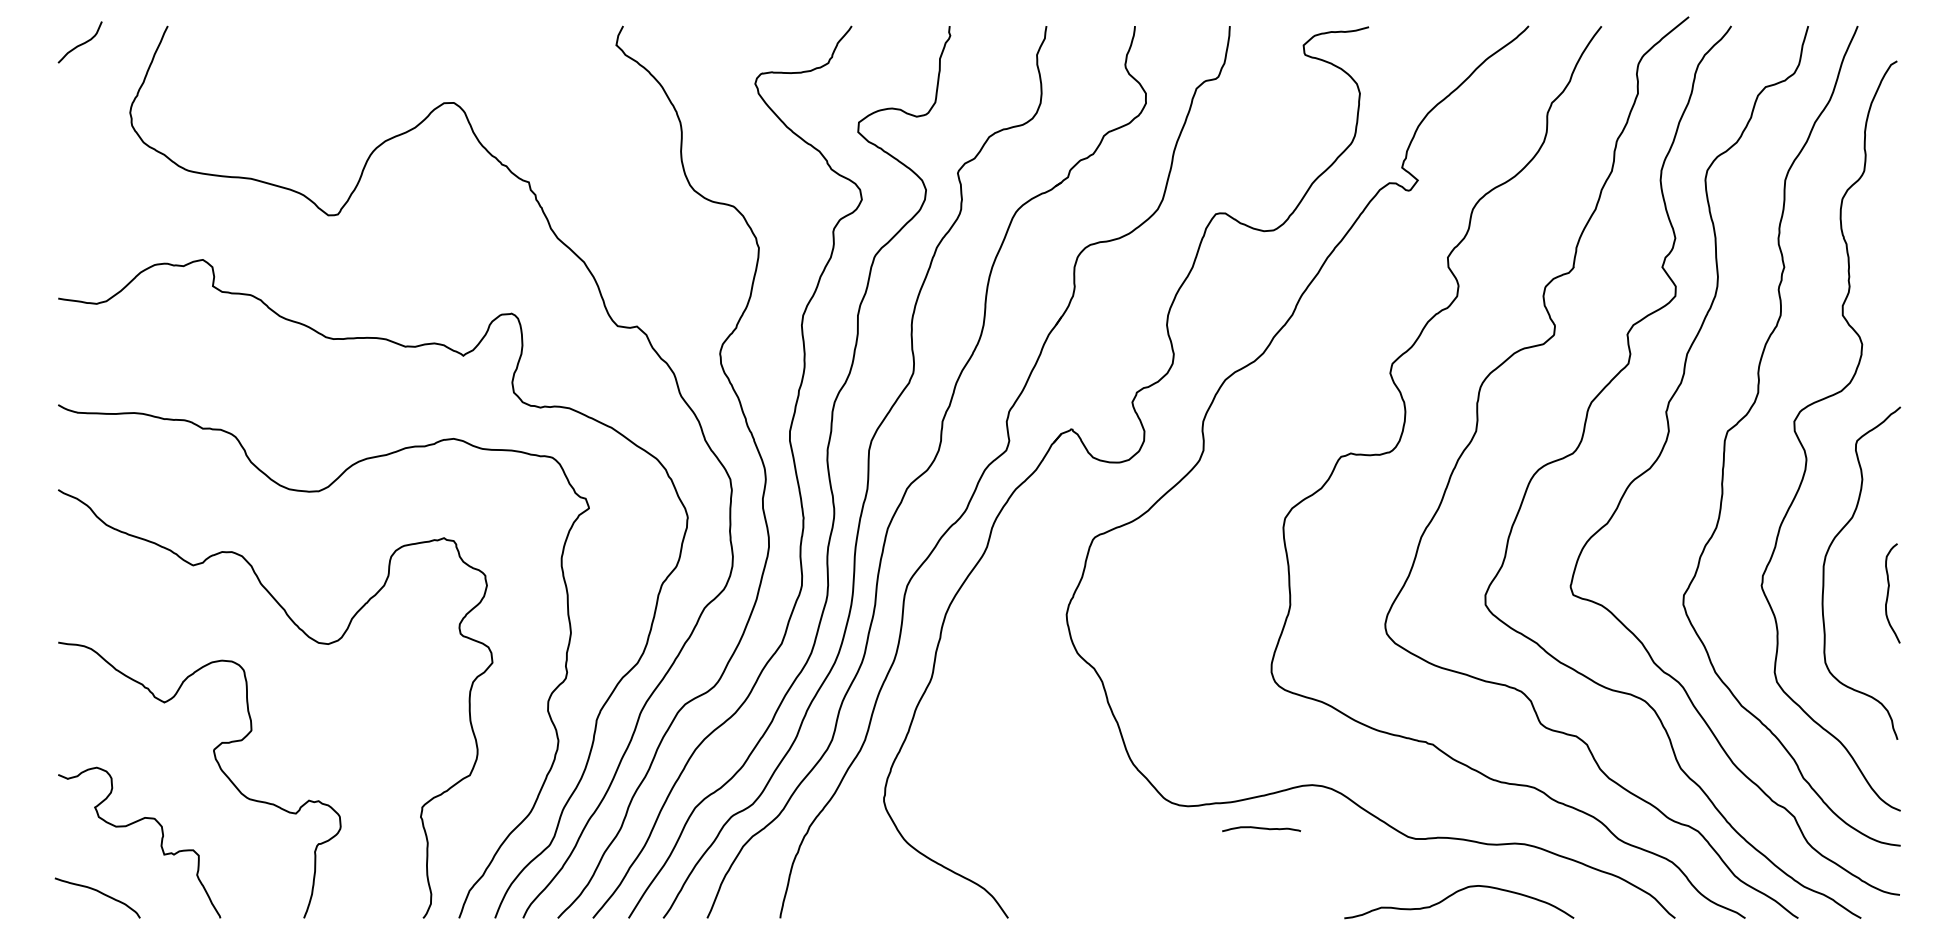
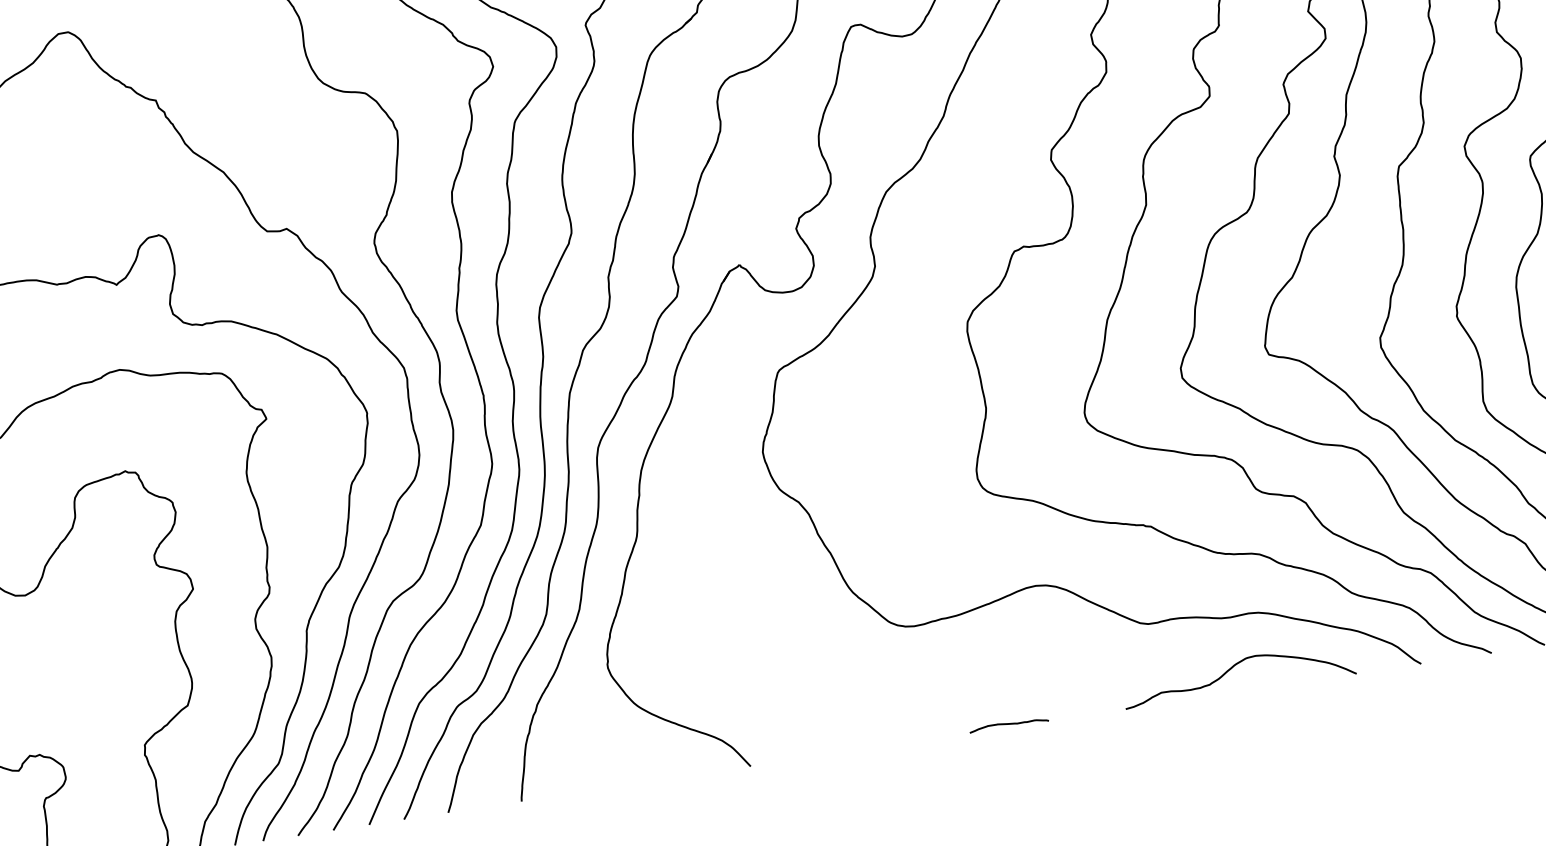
curve: (1261, 829) -> (1009, 725), moved
curve: (1454, 894) -> (1232, 668), moved

